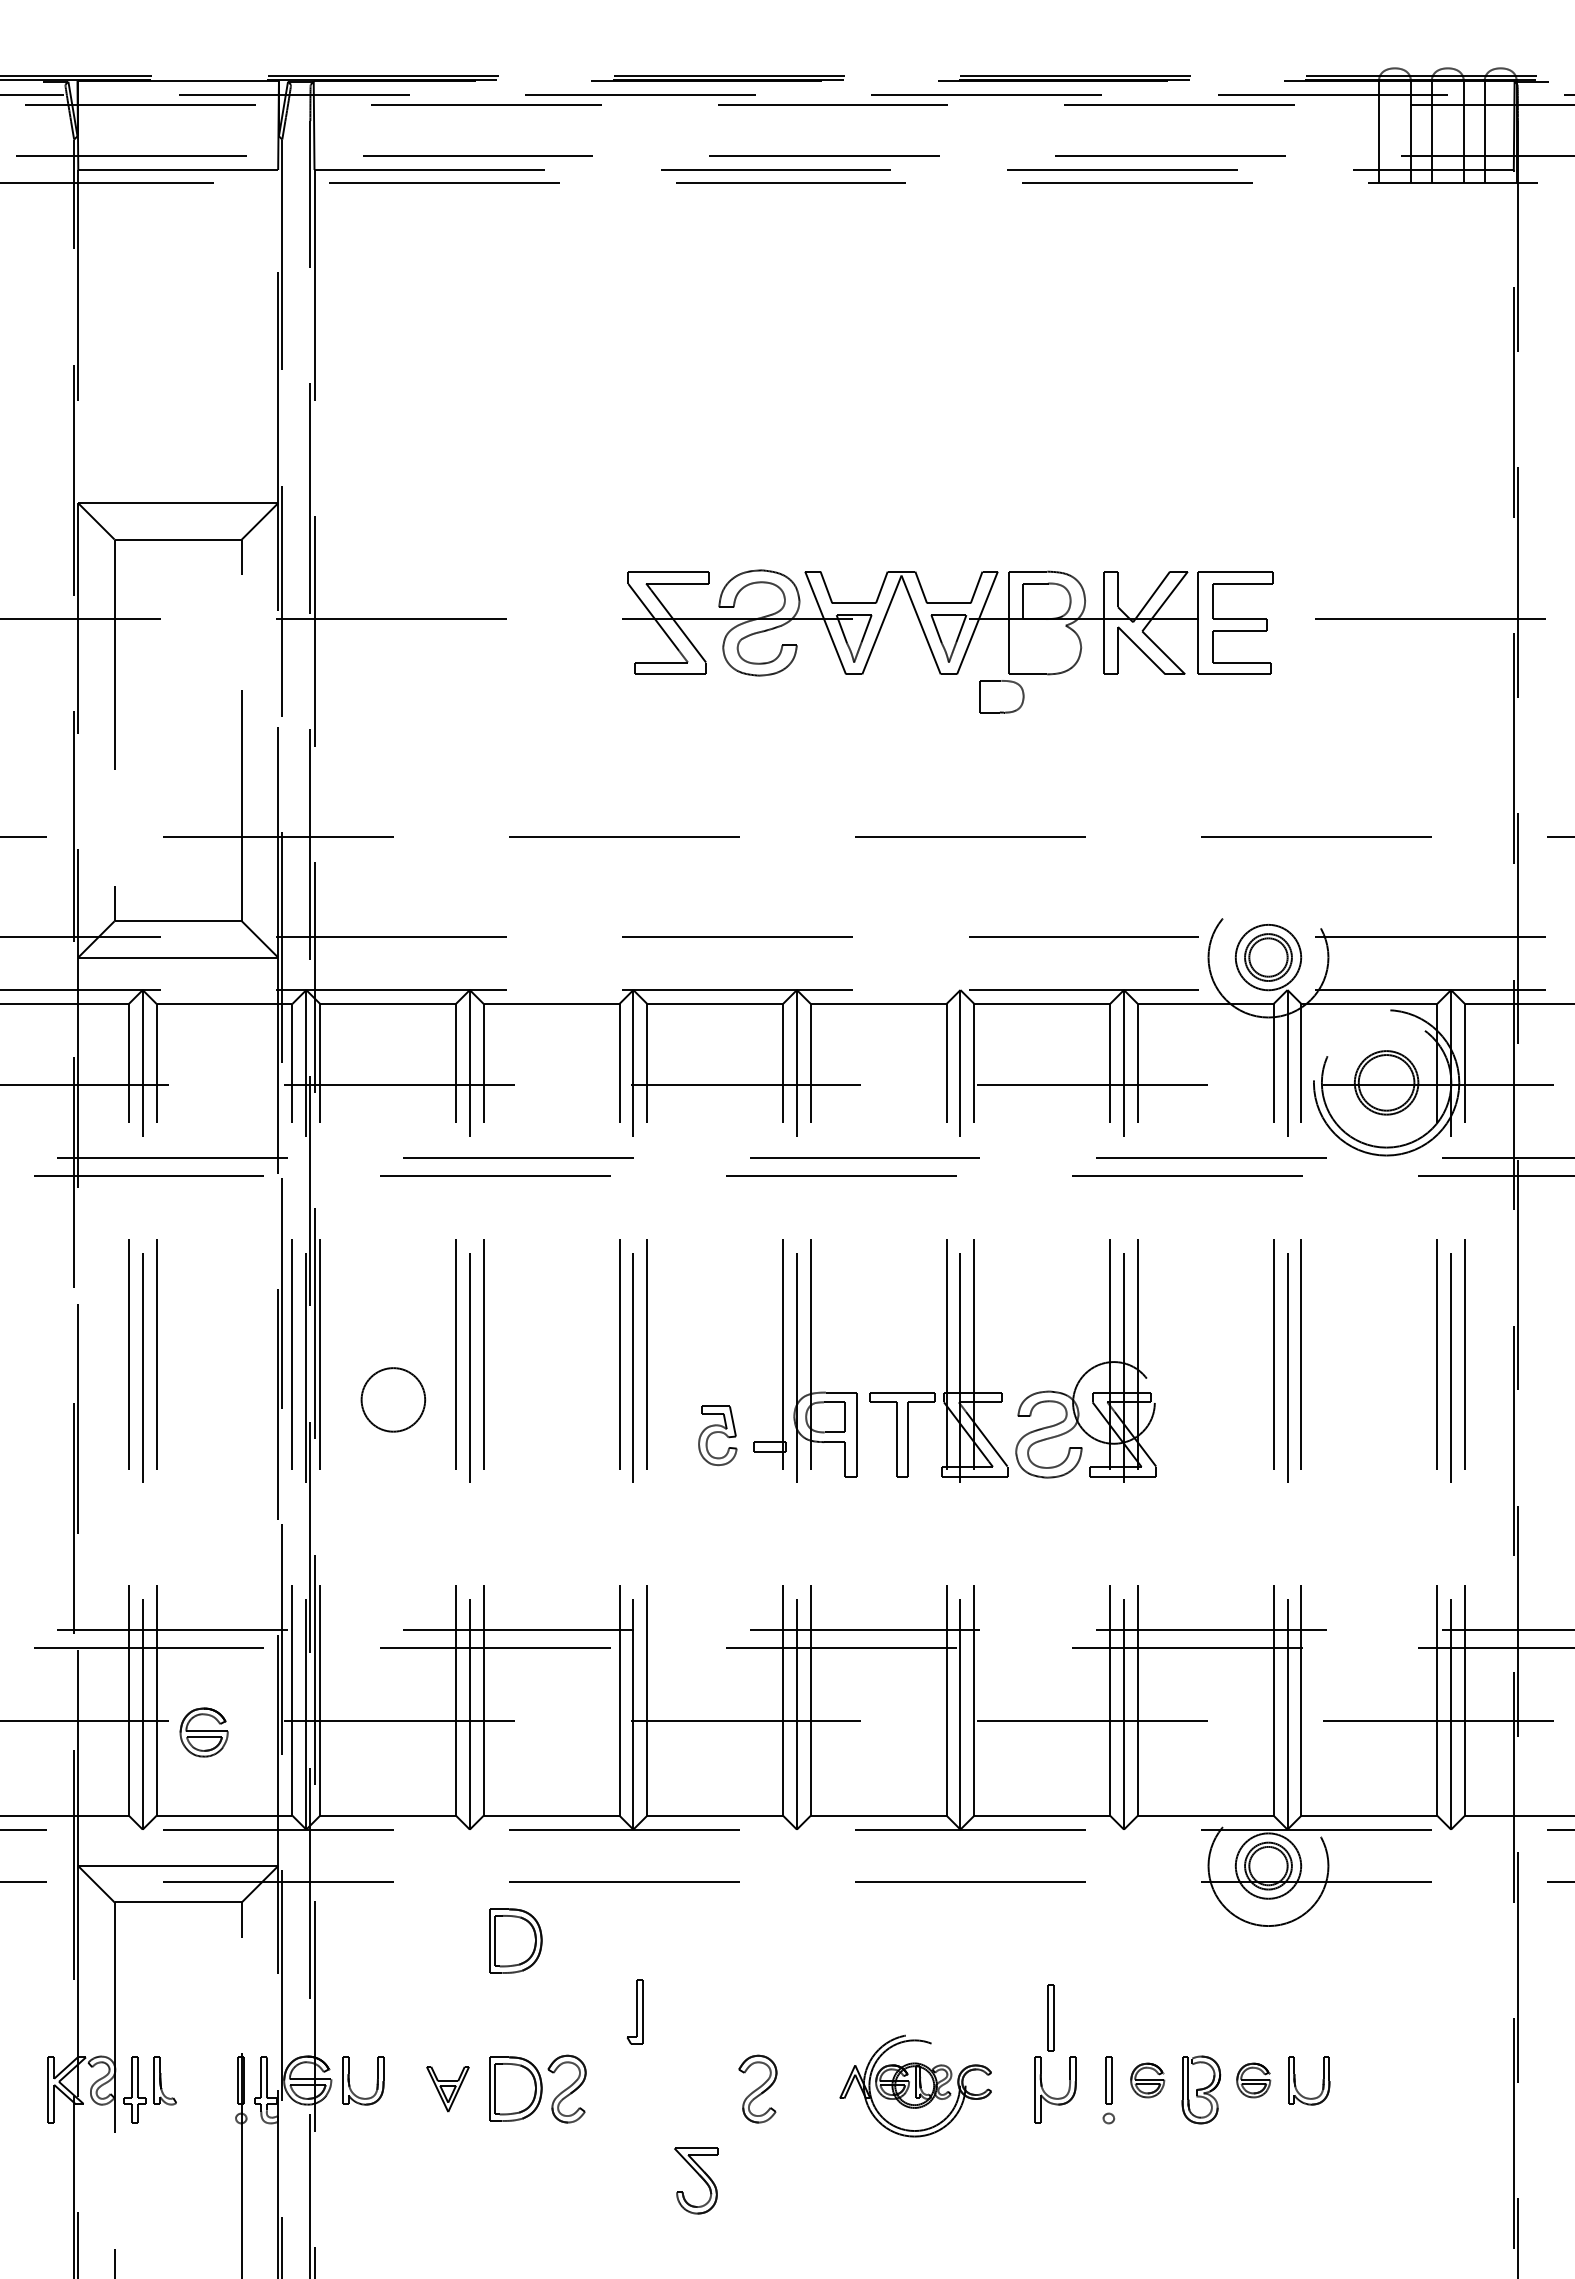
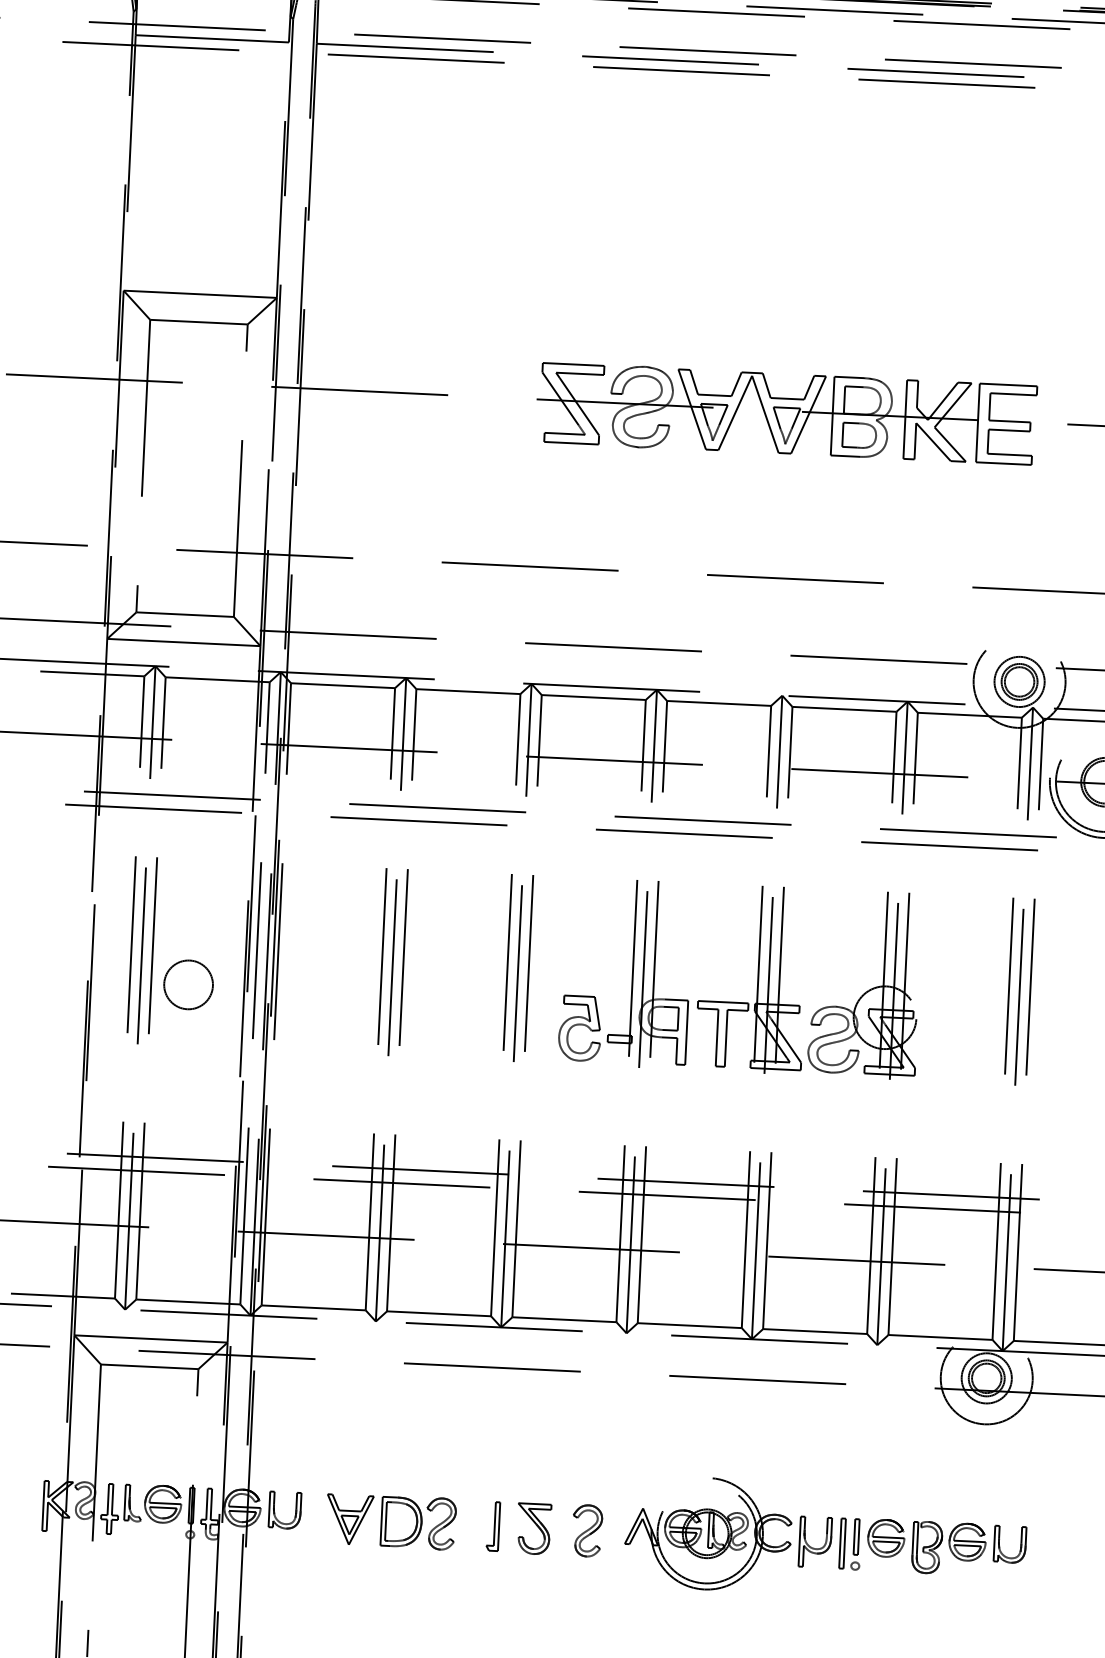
part: (1001, 696) -> (859, 435), moved
circle: (393, 1399) -> (188, 984), moved
part: (717, 1435) -> (579, 1028), size x1.43
part: (203, 1732) -> (162, 1504), moved
part: (515, 1940) -> (406, 1408), removed
part: (634, 2011) -> (492, 1525), moved
part: (1050, 2017) -> (842, 1543), moved
part: (1147, 2080) -> (886, 1538), size x1.43
part: (1253, 2080) -> (967, 1542), size x1.43
part: (915, 2085) -> (708, 1533), size x1.43
part: (447, 2088) -> (349, 1519), size x1.43
part: (696, 2180) -> (534, 1528), moved

